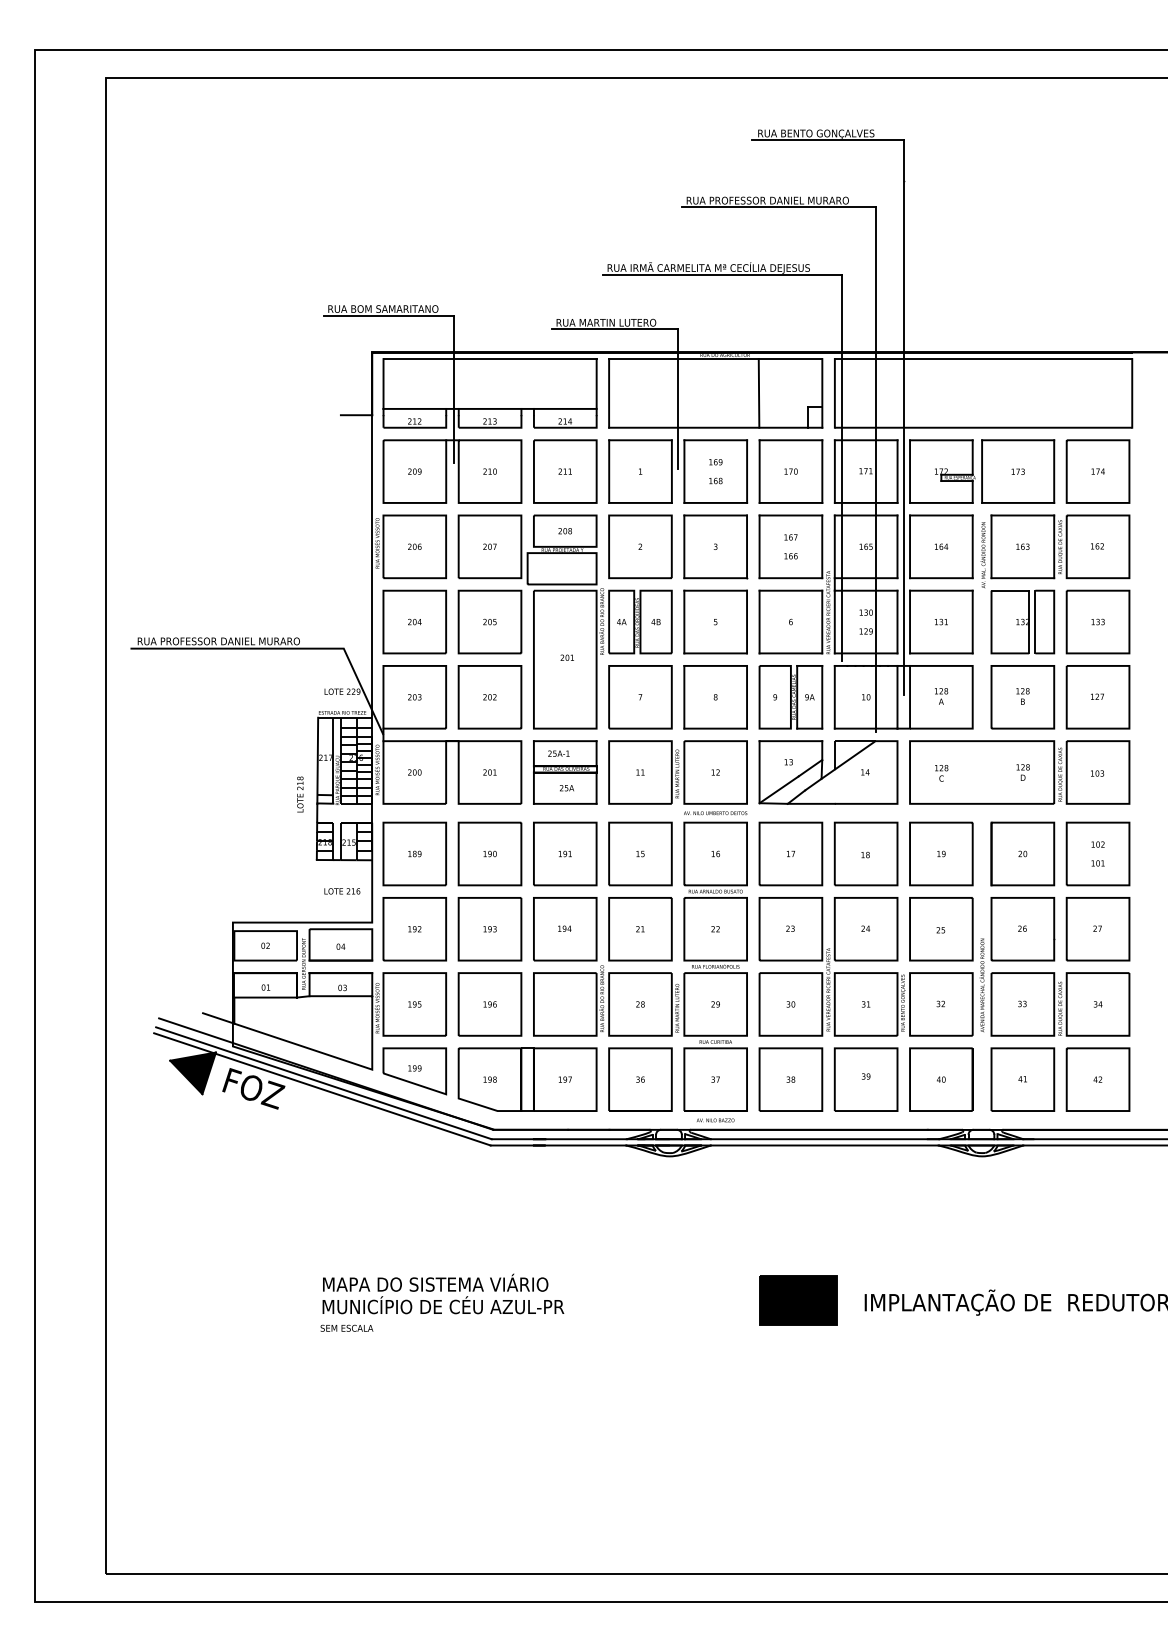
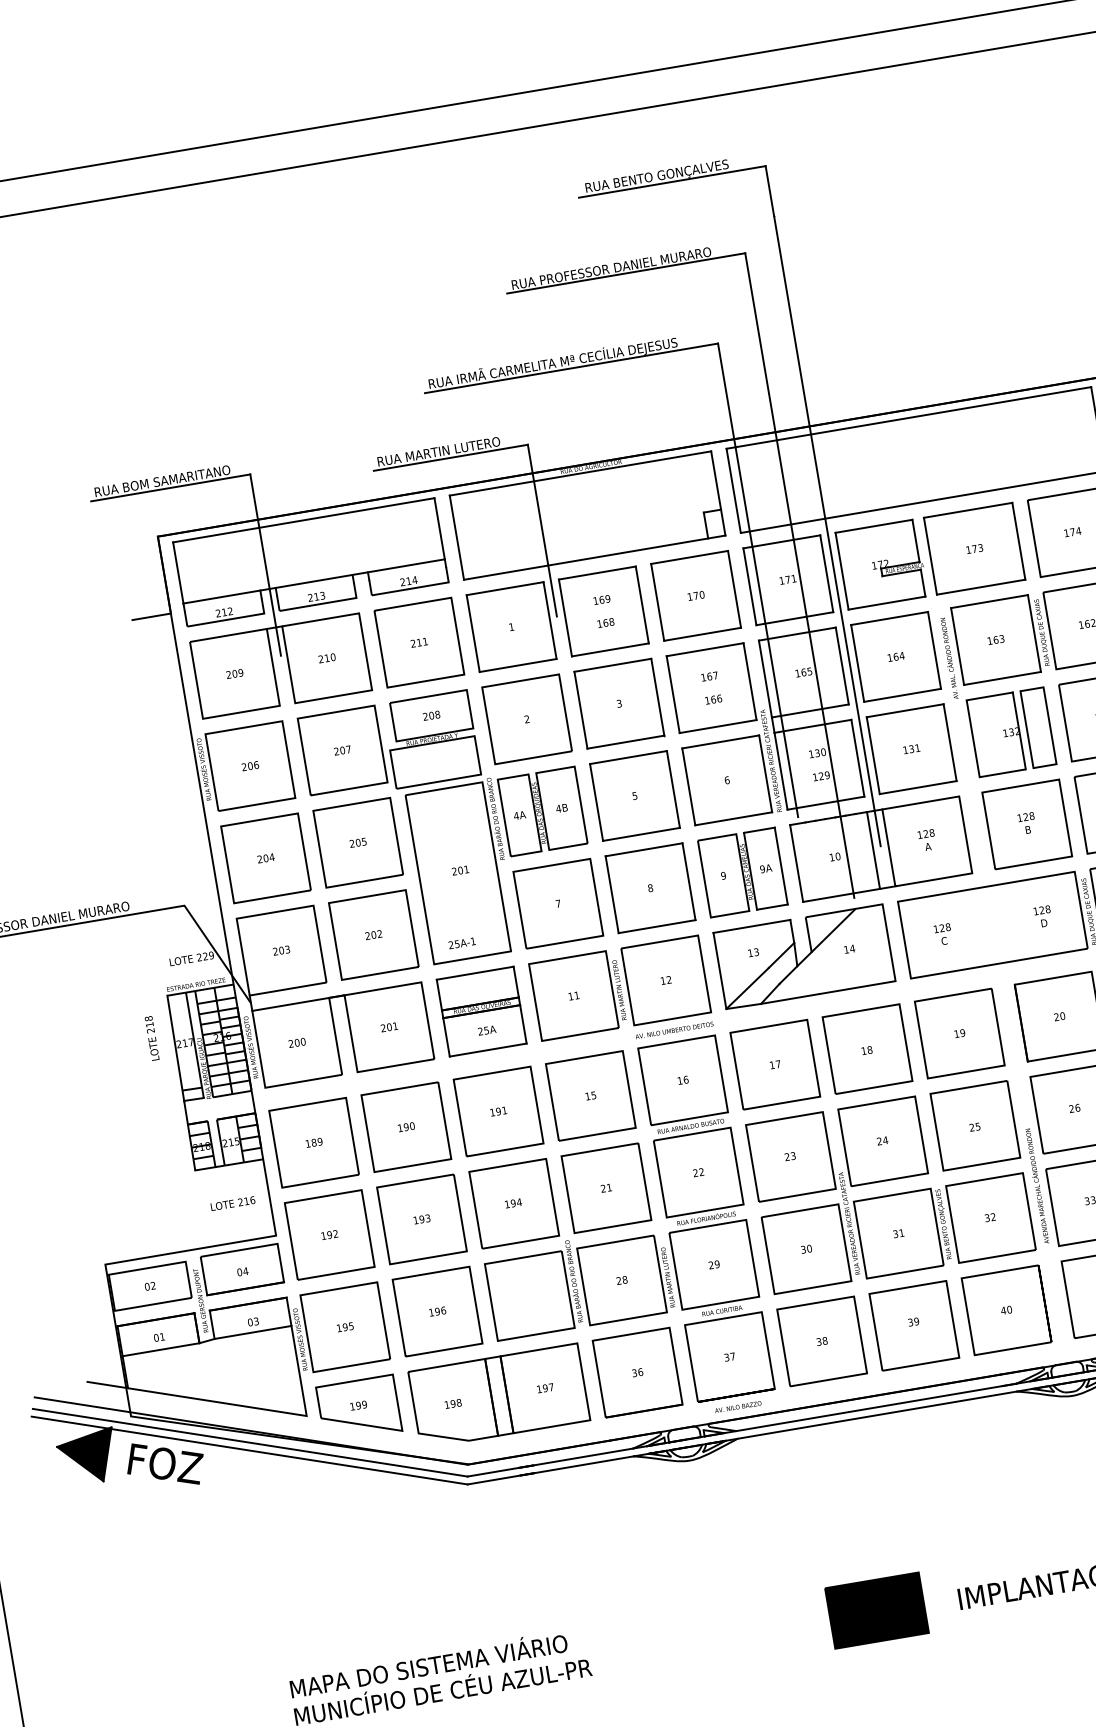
line: (758, 393) -> (640, 506), removed
text: (558, 753) -> (461, 943), moved
text: (300, 794) -> (152, 1038), moved

